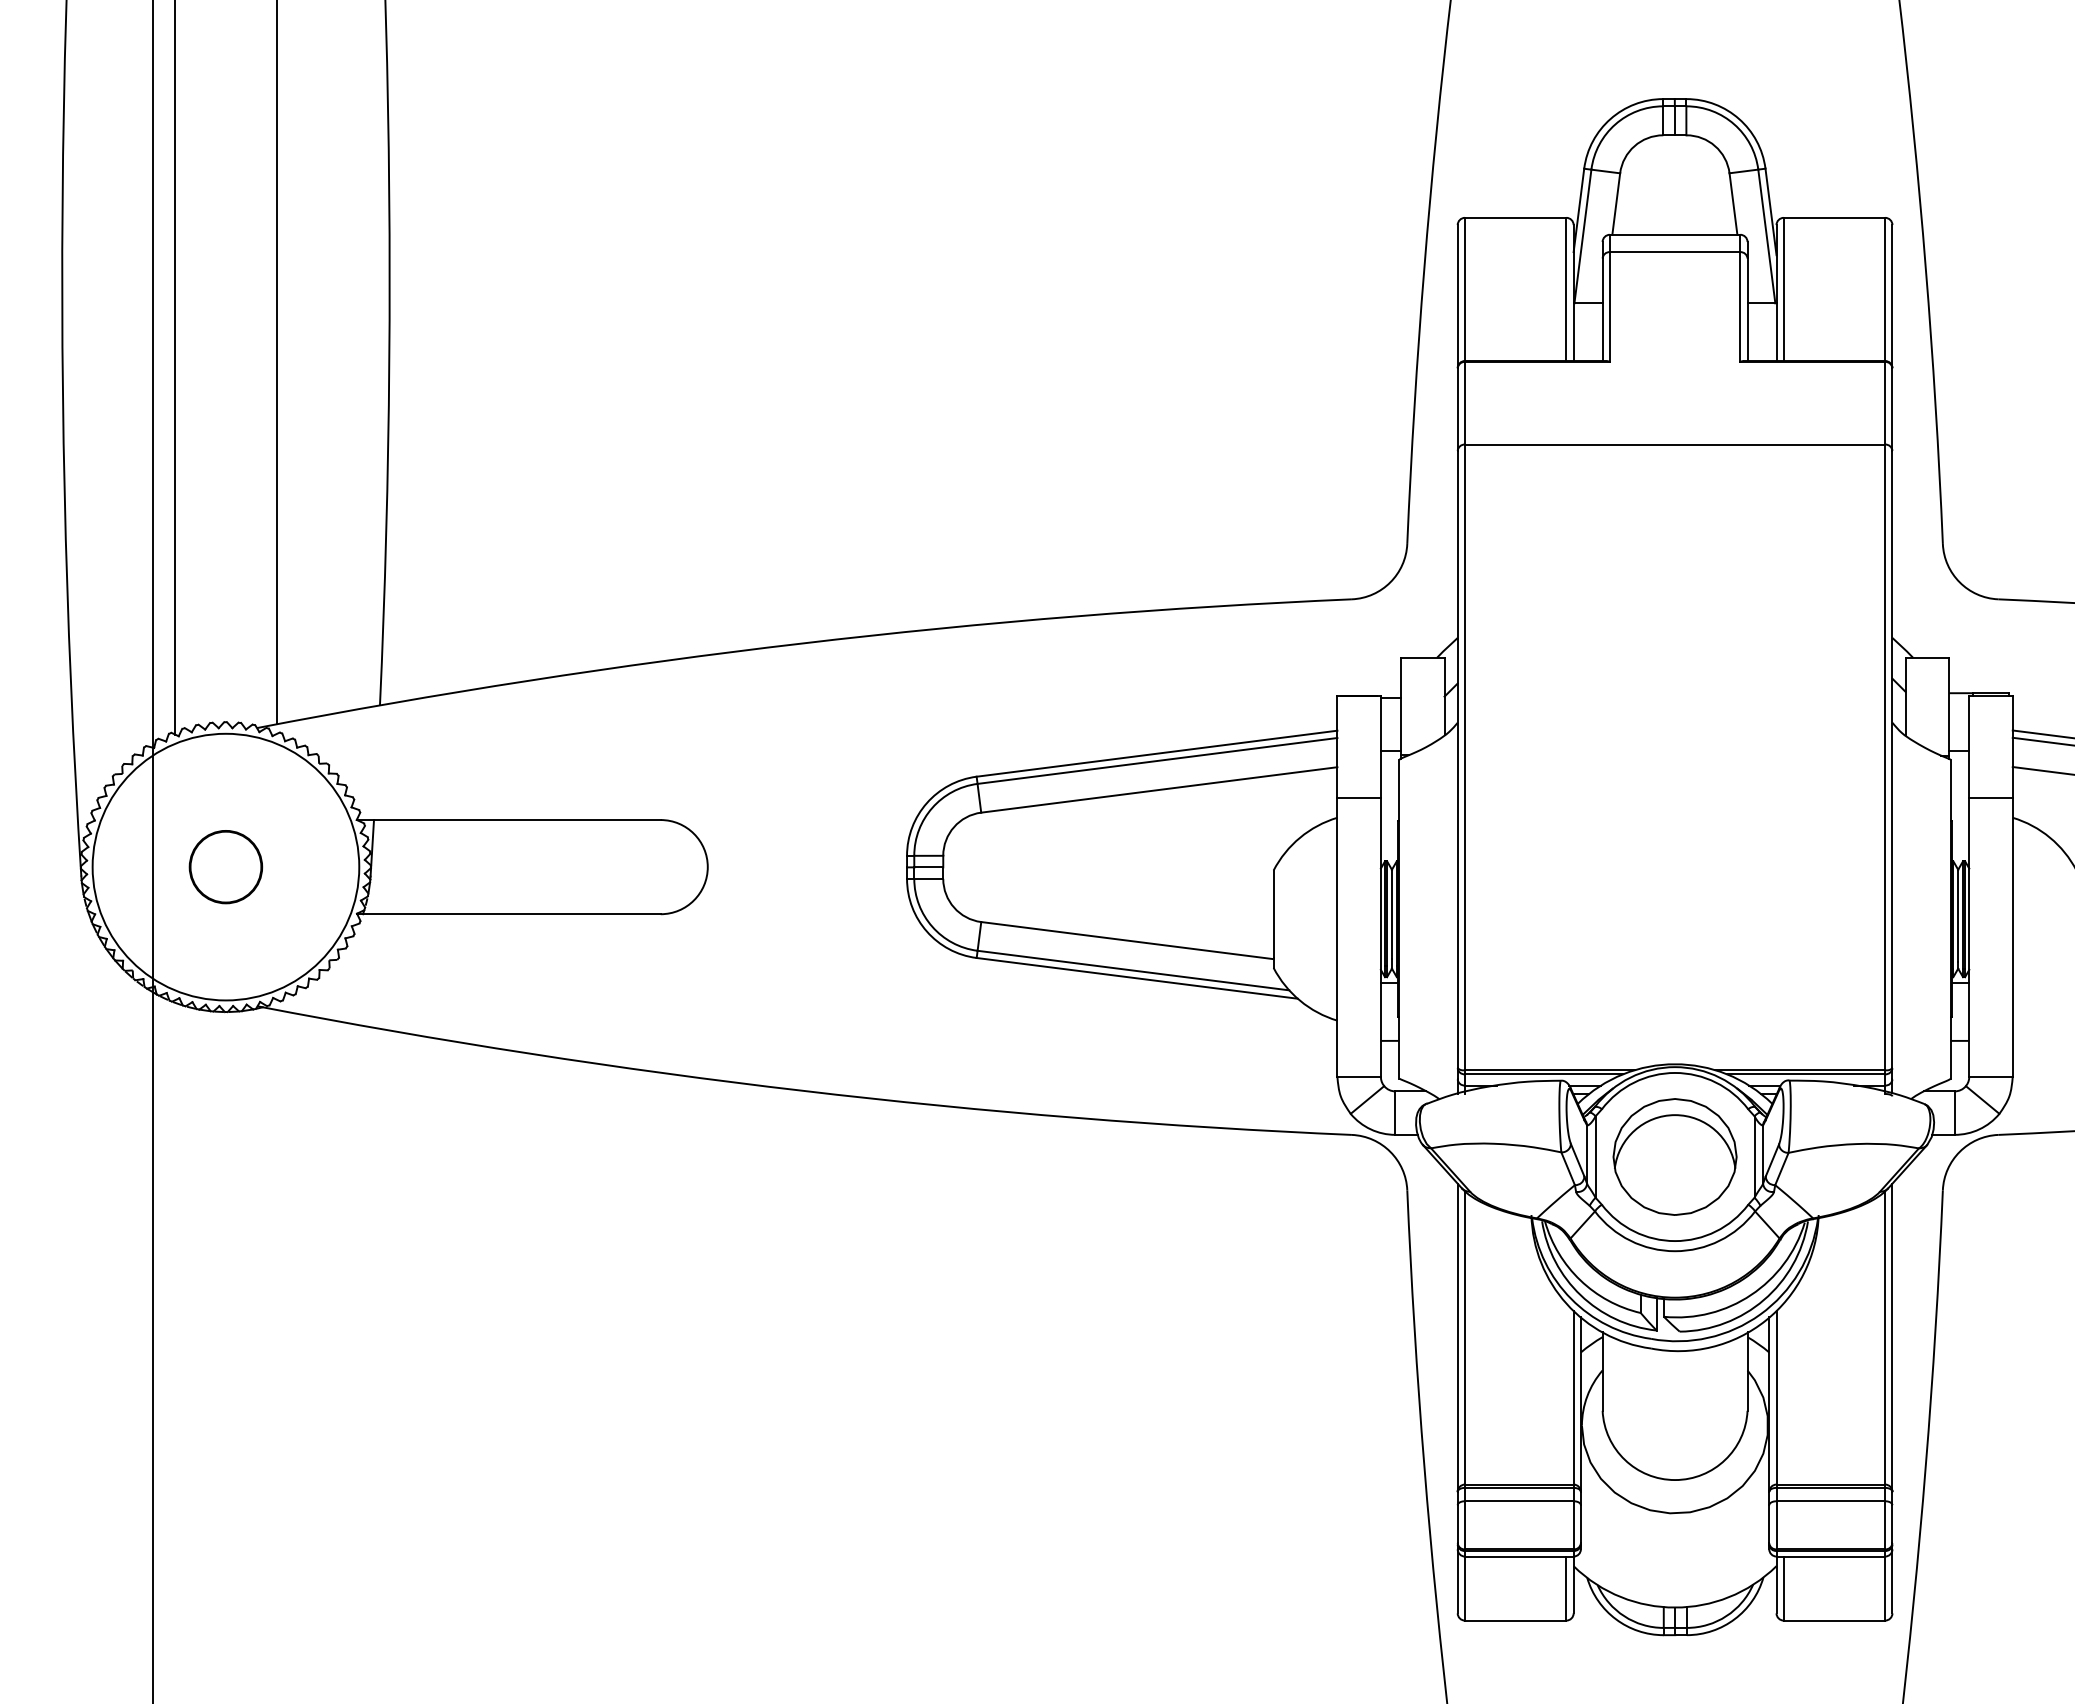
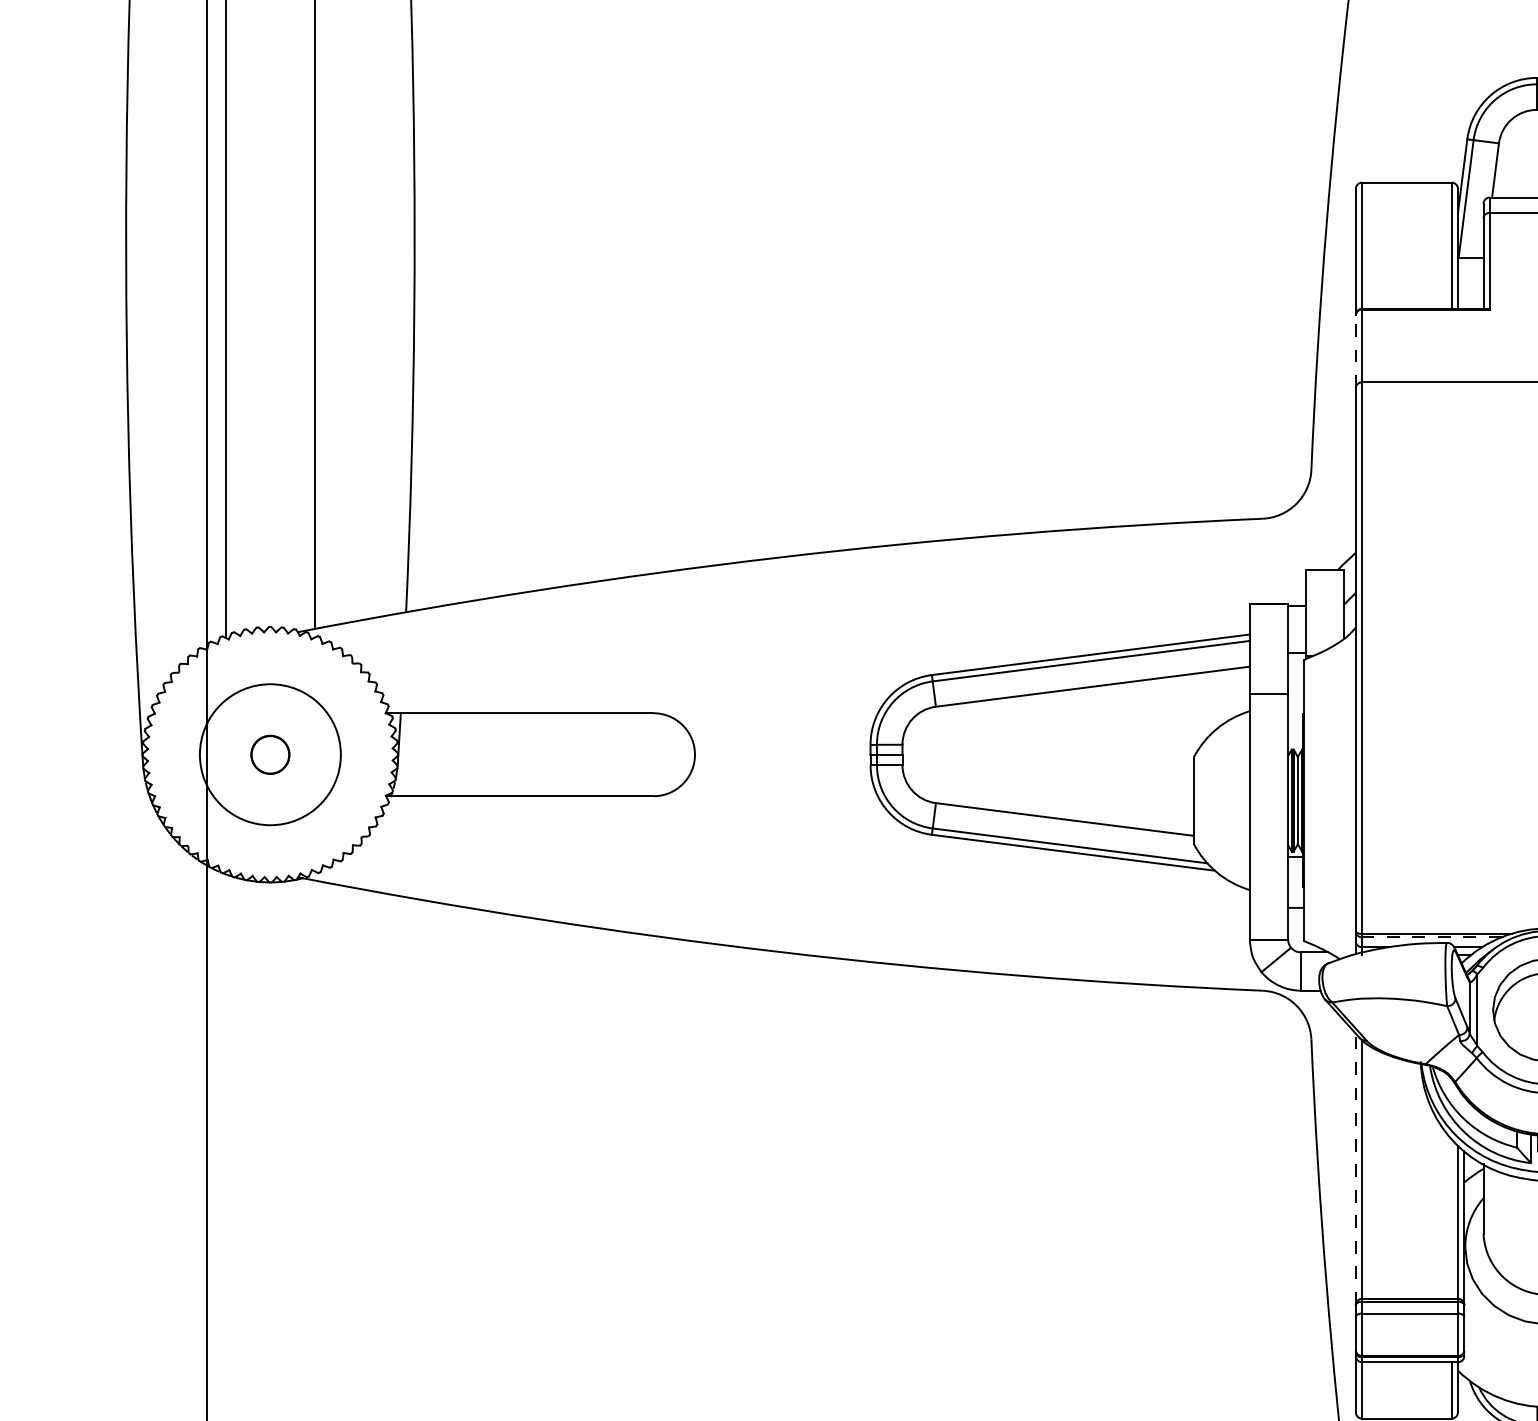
line: (1457, 409) -> (1355, 351), solid -> dashed
circle: (225, 866) -> (269, 754), size x0.6
part: (225, 867) -> (269, 755), size x0.6
line: (1543, 1074) -> (1431, 937), solid -> dashed
line: (1457, 1337) -> (1355, 1169), solid -> dashed

